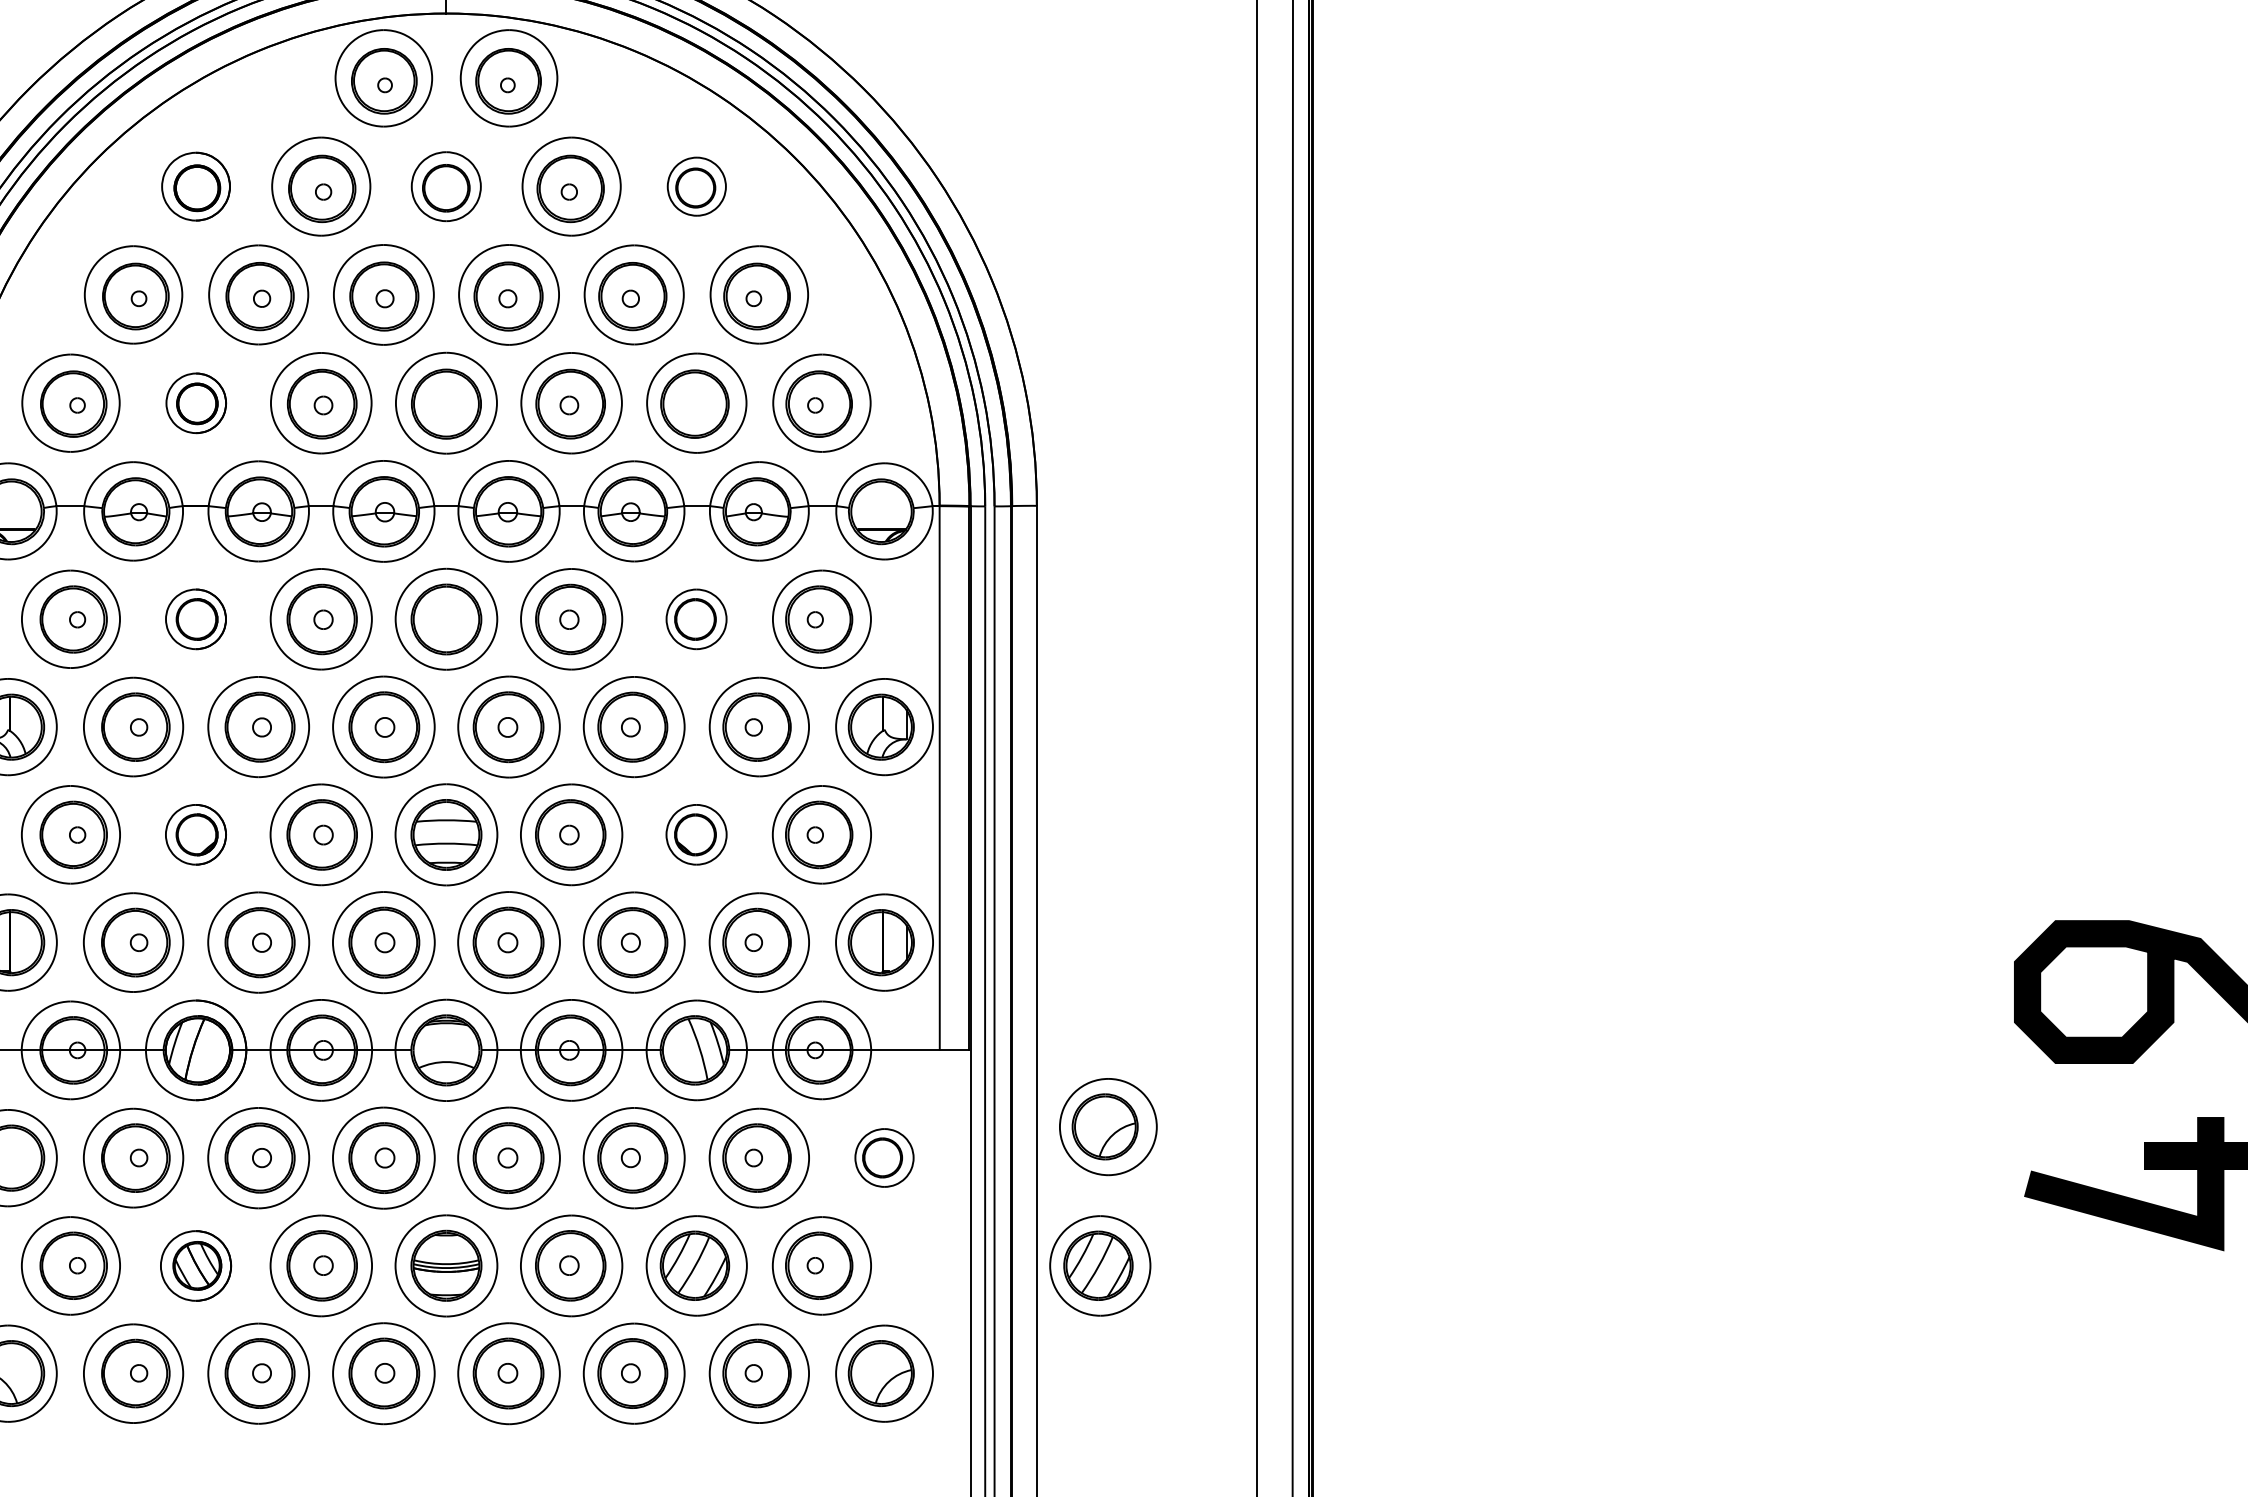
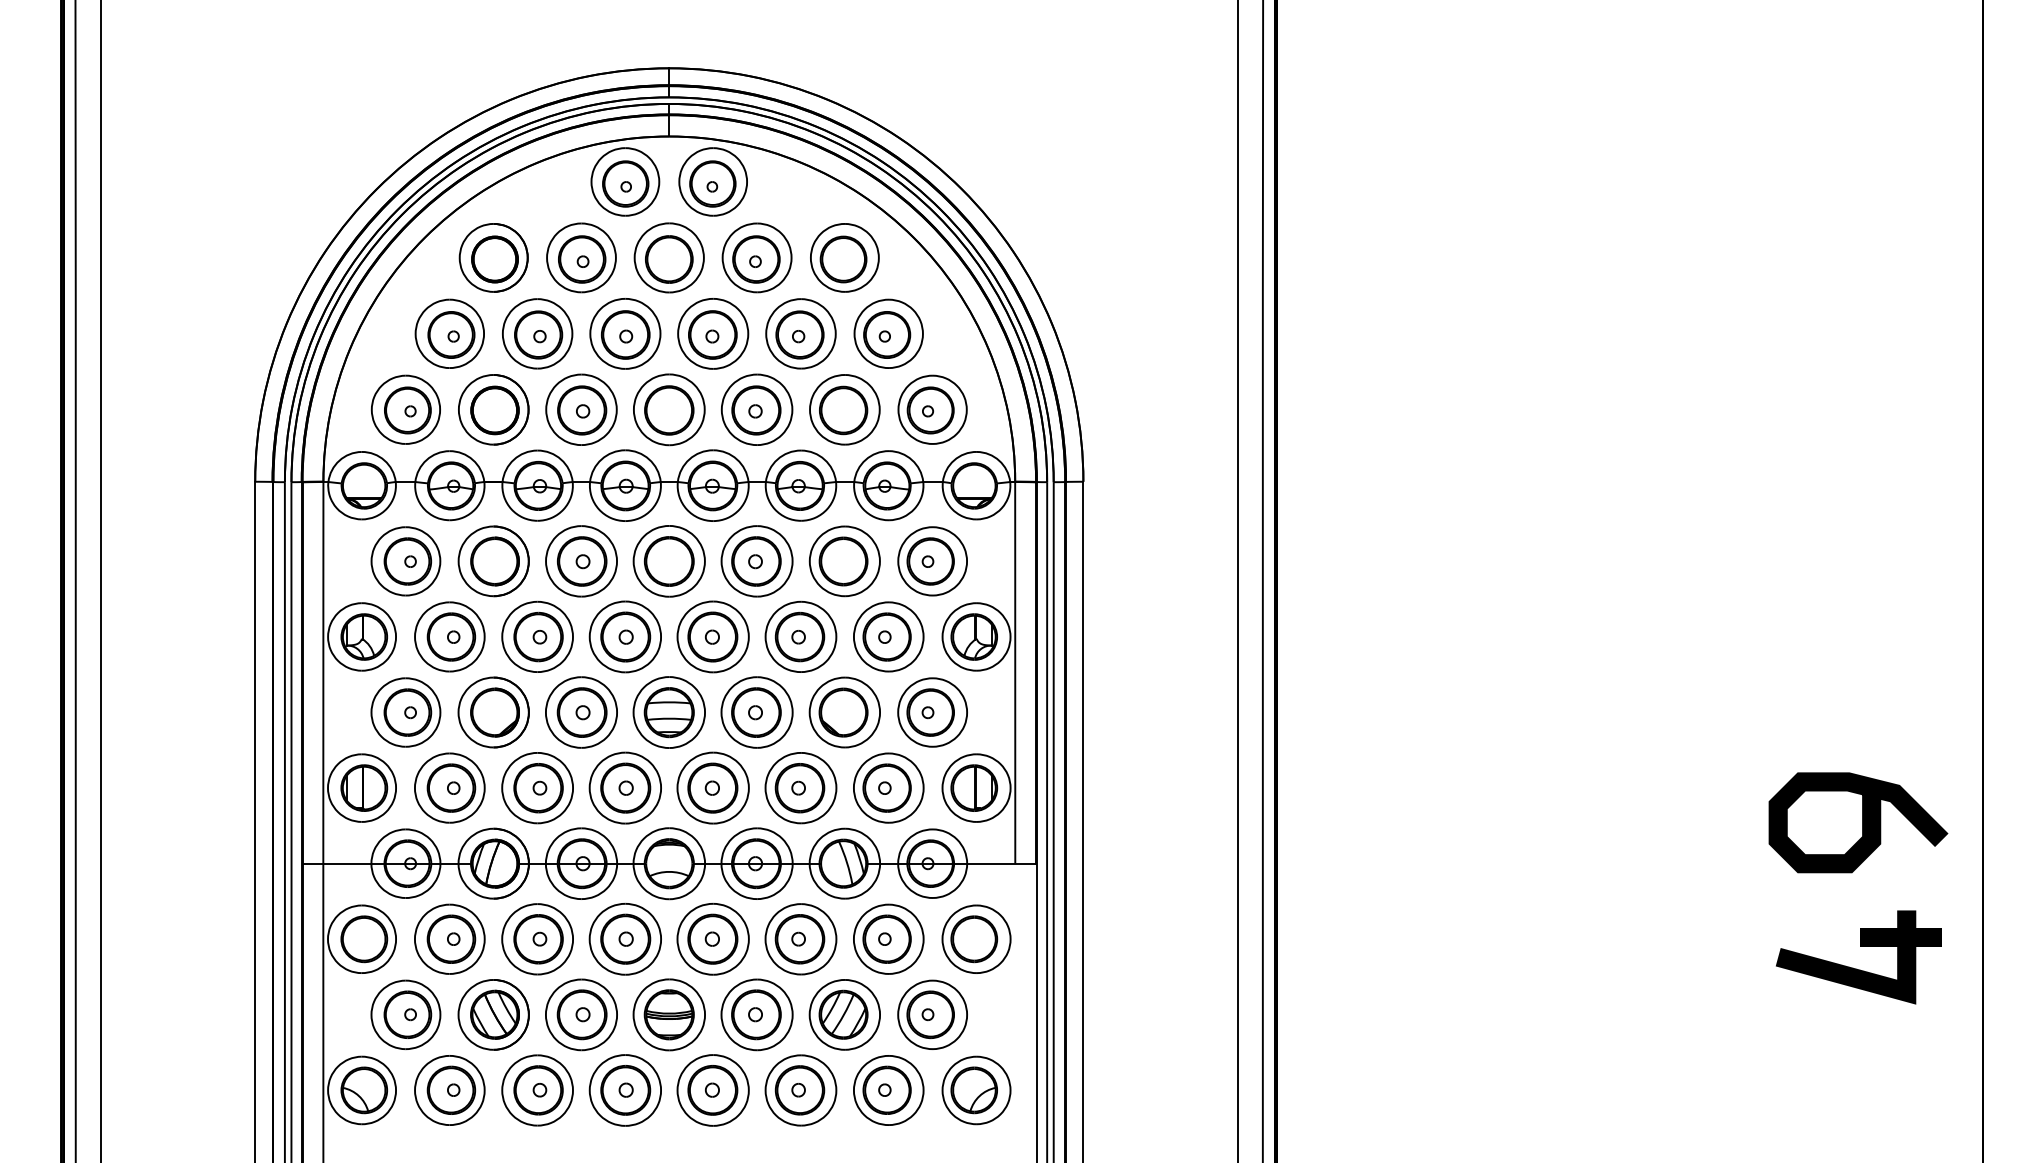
part: (195, 186) -> (493, 257), size x1.43
part: (445, 186) -> (668, 257), size x1.43
part: (696, 186) -> (844, 257), size x1.67
part: (195, 402) -> (493, 409), size x1.67
part: (195, 619) -> (493, 561), size x1.67
part: (696, 619) -> (844, 561), size x1.67
part: (195, 834) -> (493, 712), size x1.67
part: (696, 834) -> (844, 712), size x1.67
part: (1108, 1127) -> (1133, 917), removed
part: (884, 1157) -> (976, 938), size x1.67
part: (195, 1265) -> (493, 1014), size x1.43
part: (1099, 1265) -> (1127, 1014), removed

